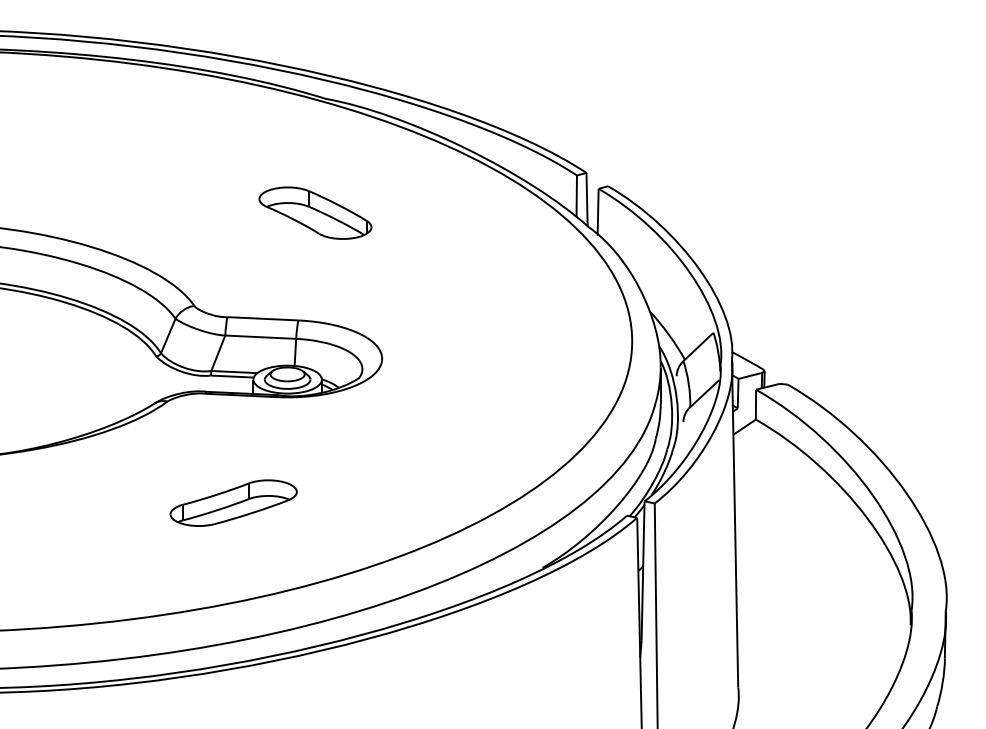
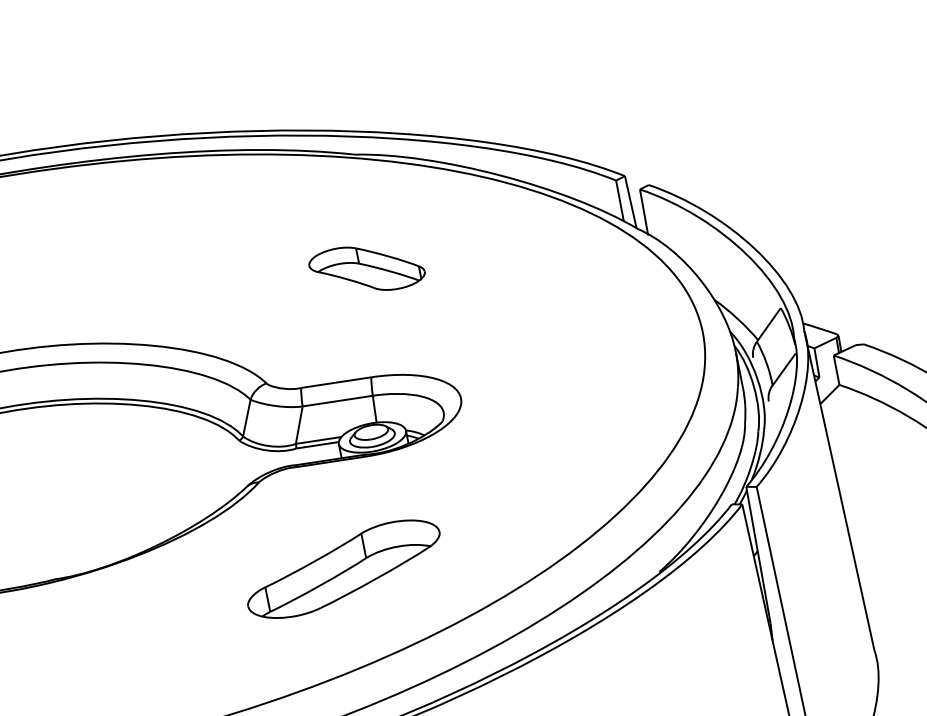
part: (233, 502) -> (343, 568), size x1.6

